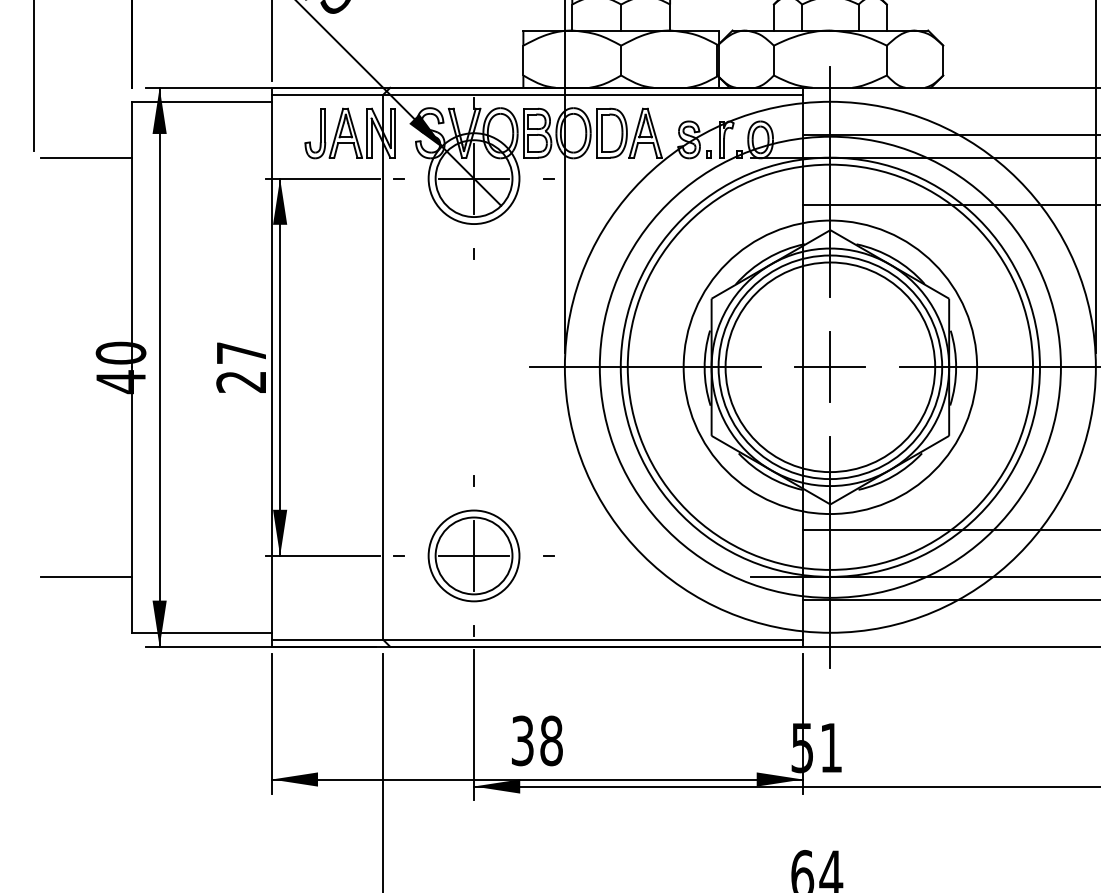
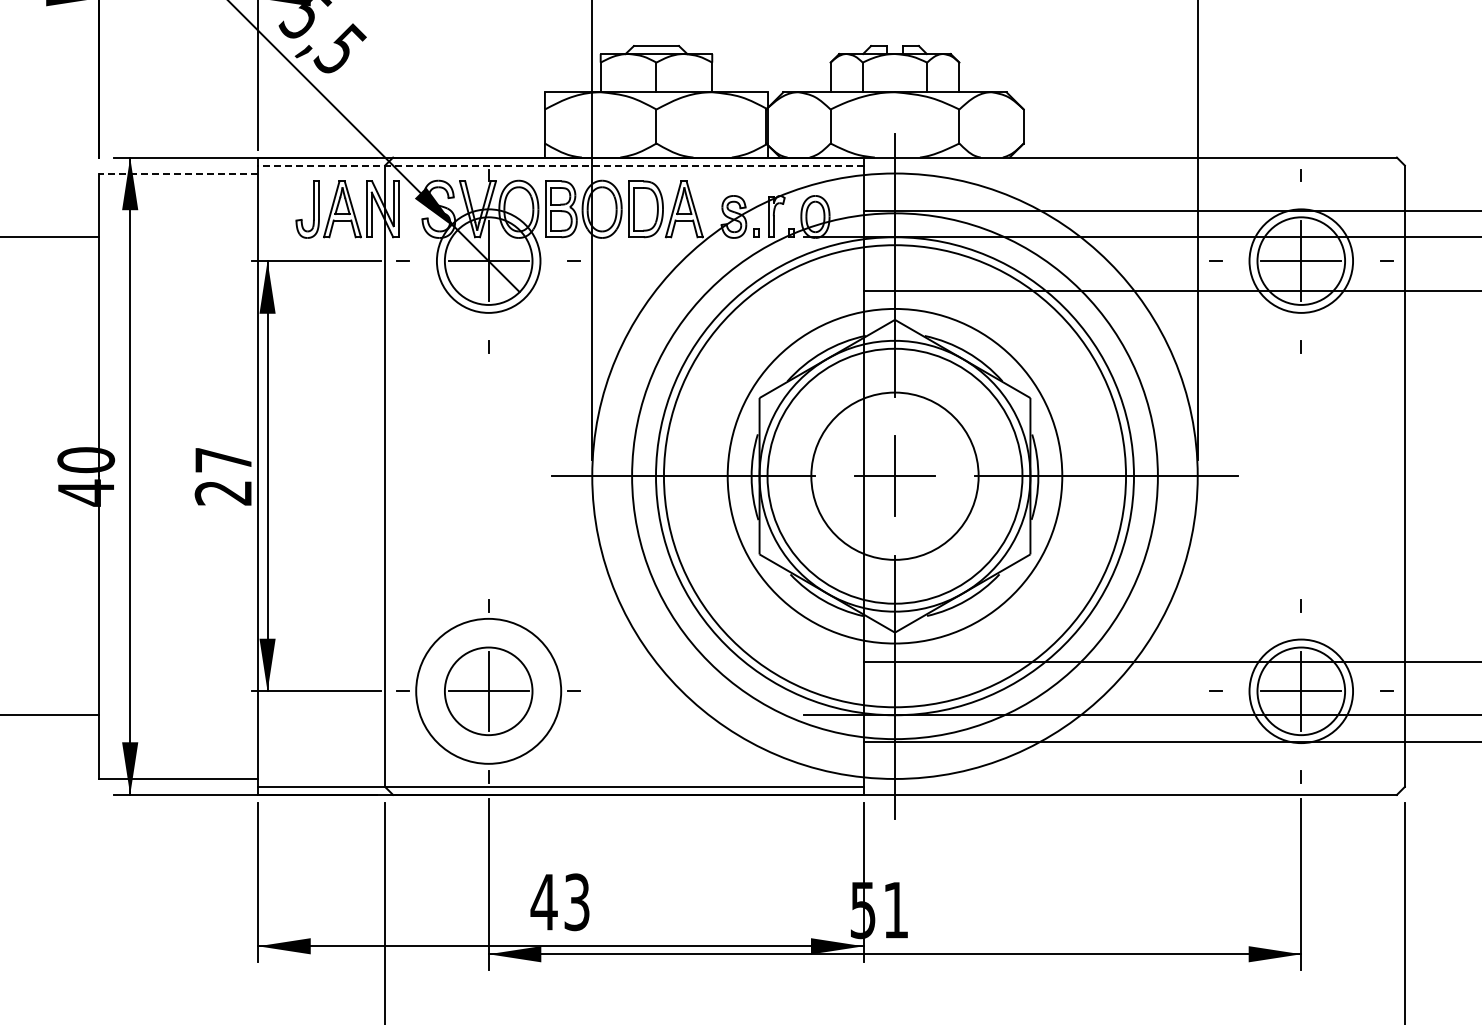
line: (537, 94) -> (560, 165), solid -> dashed
line: (202, 101) -> (178, 173), solid -> dashed
circle: (829, 366) -> (894, 475), size x0.7
circle: (473, 556) -> (488, 691), size x1.4
text: (536, 741) -> (559, 902), 38 -> 43

